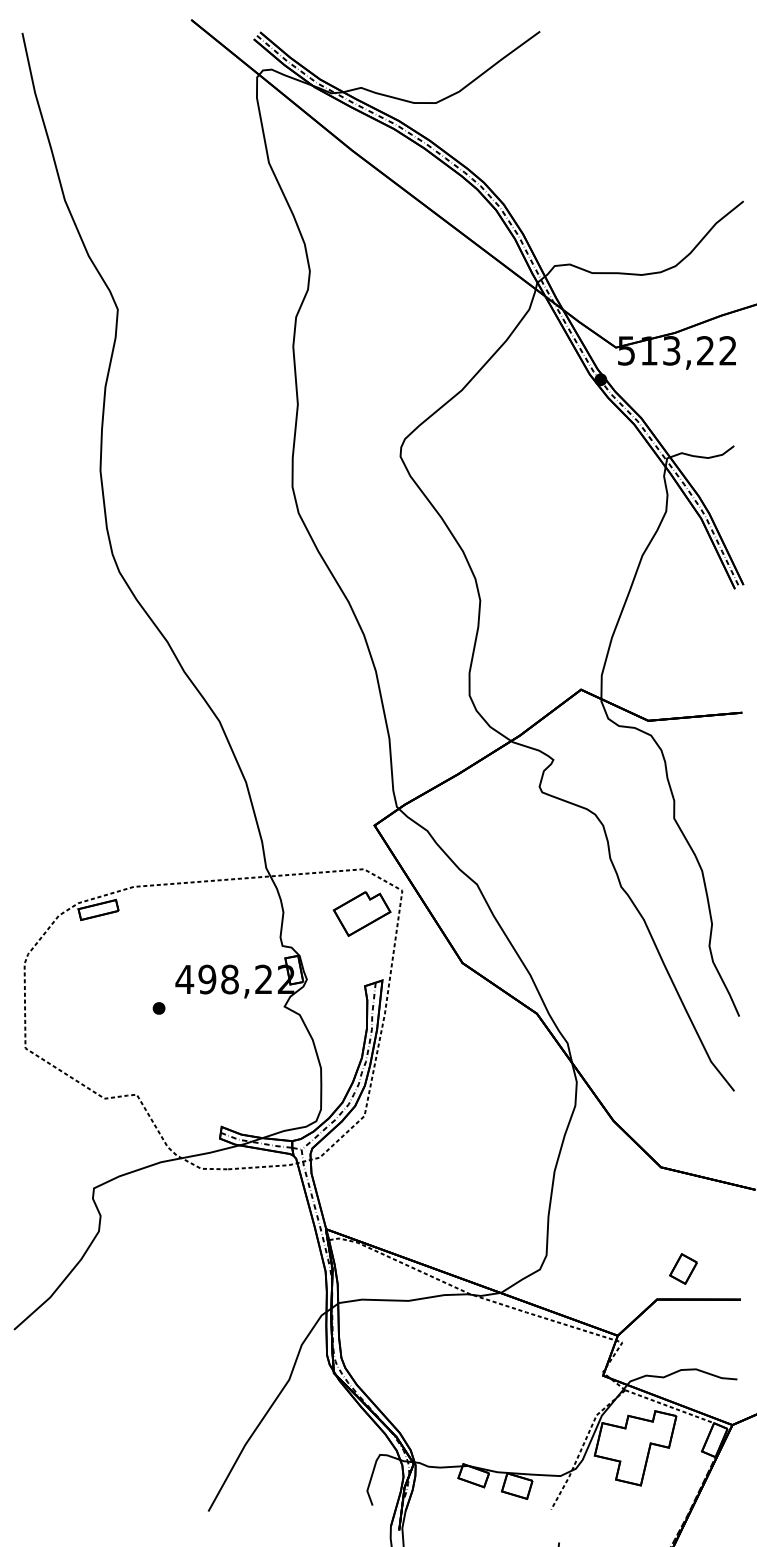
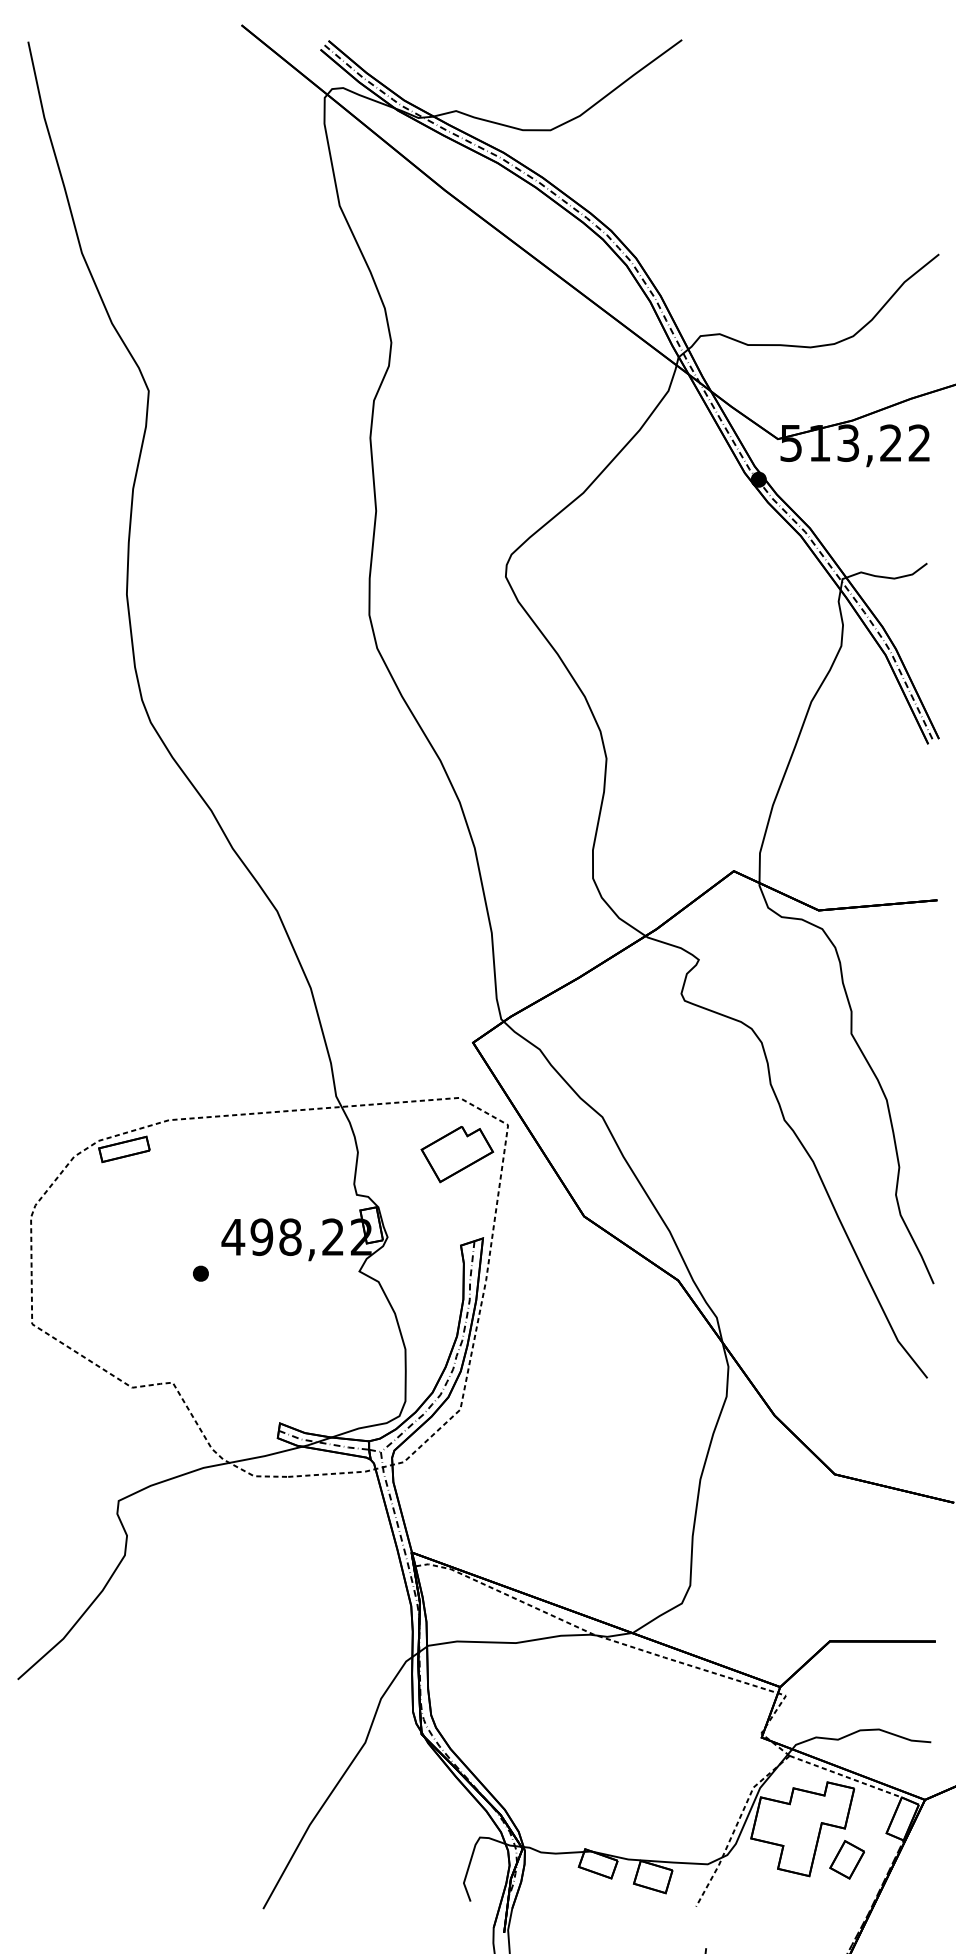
part: (682, 1268) -> (846, 1859), moved

